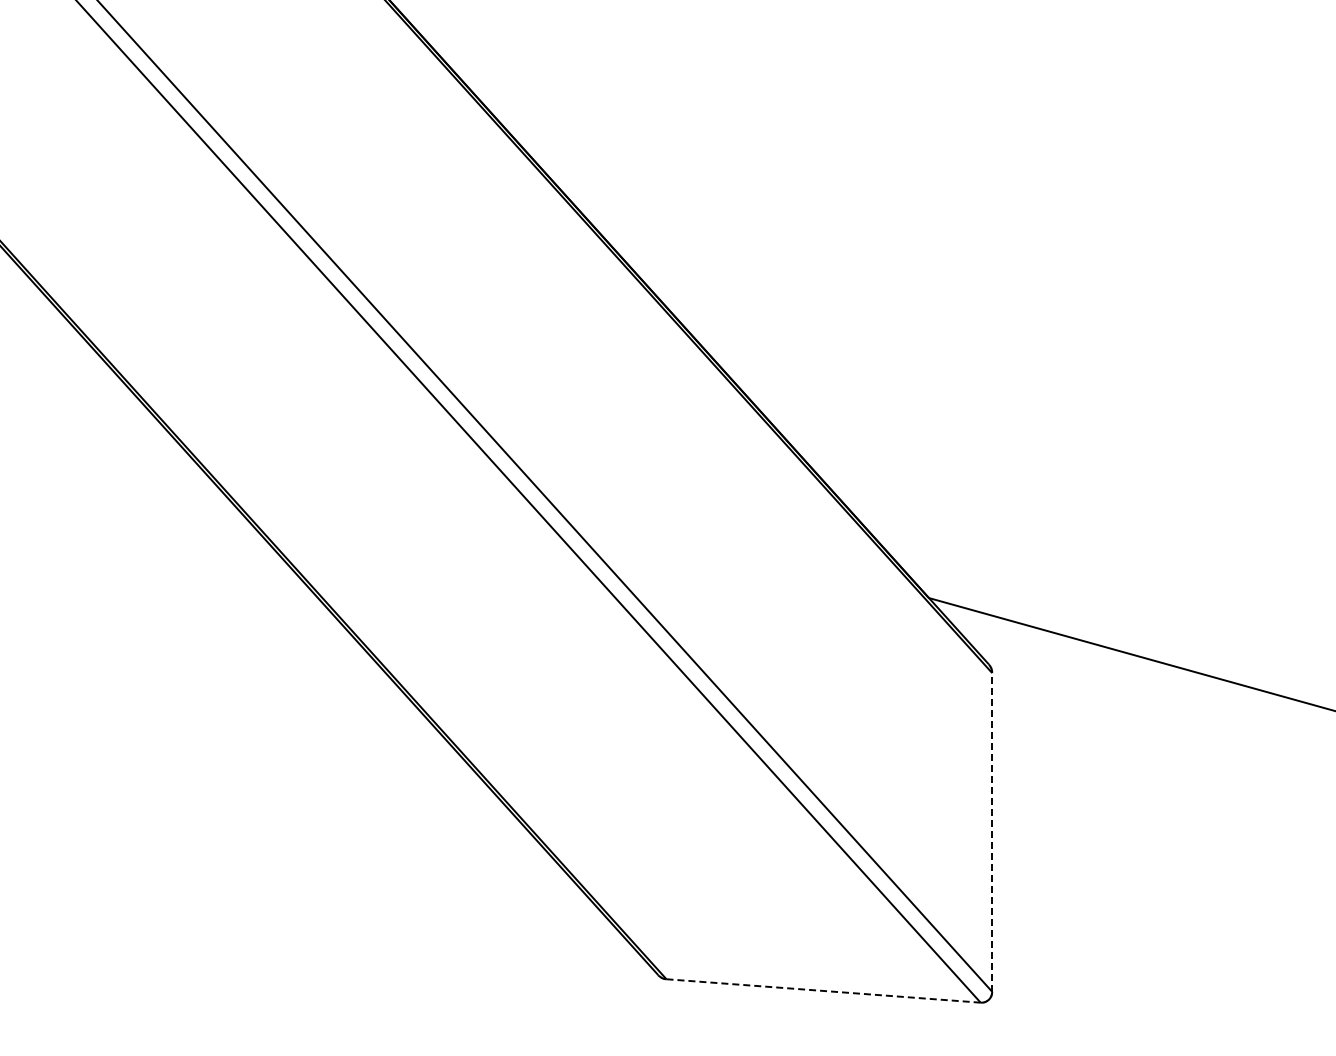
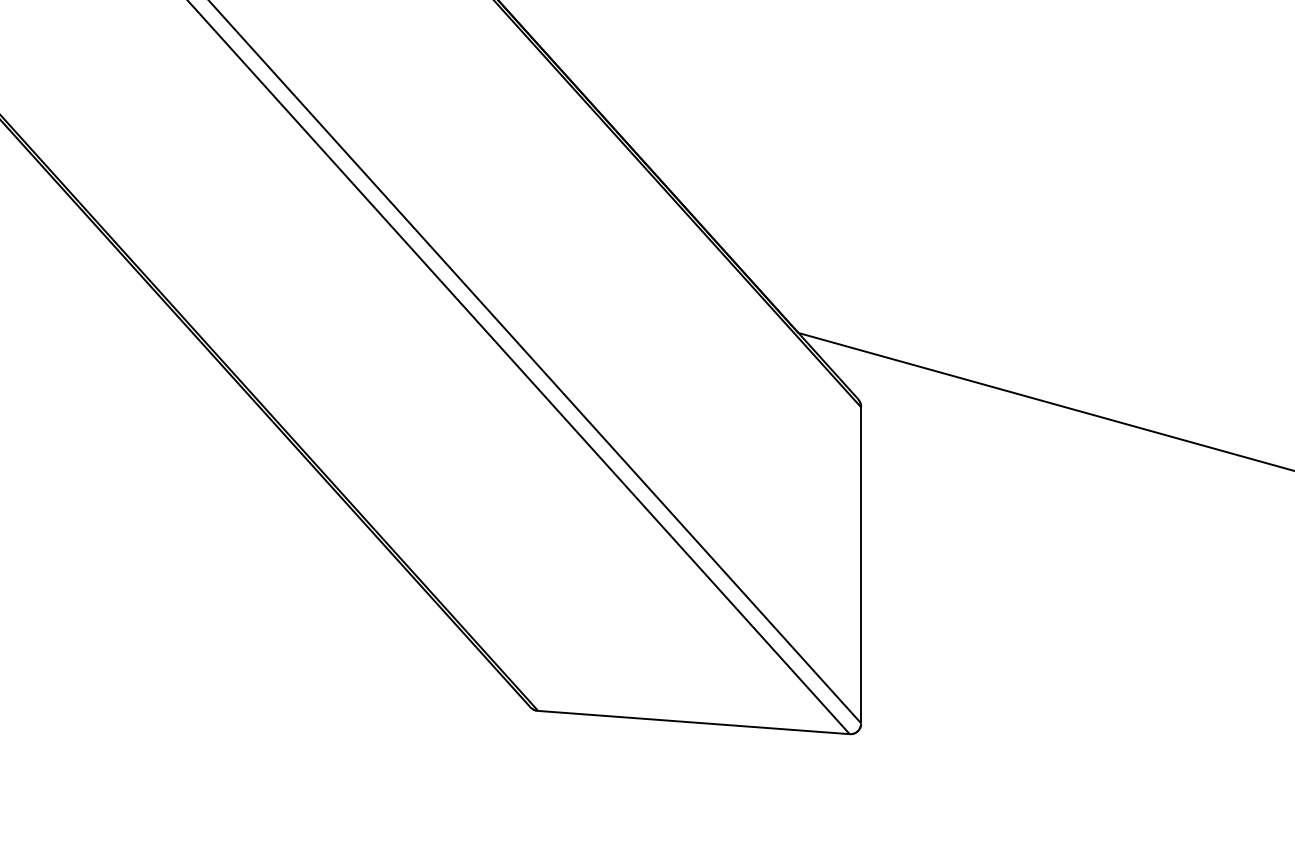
line: (992, 831) -> (861, 564), dashed -> solid
line: (823, 990) -> (693, 722), dashed -> solid

